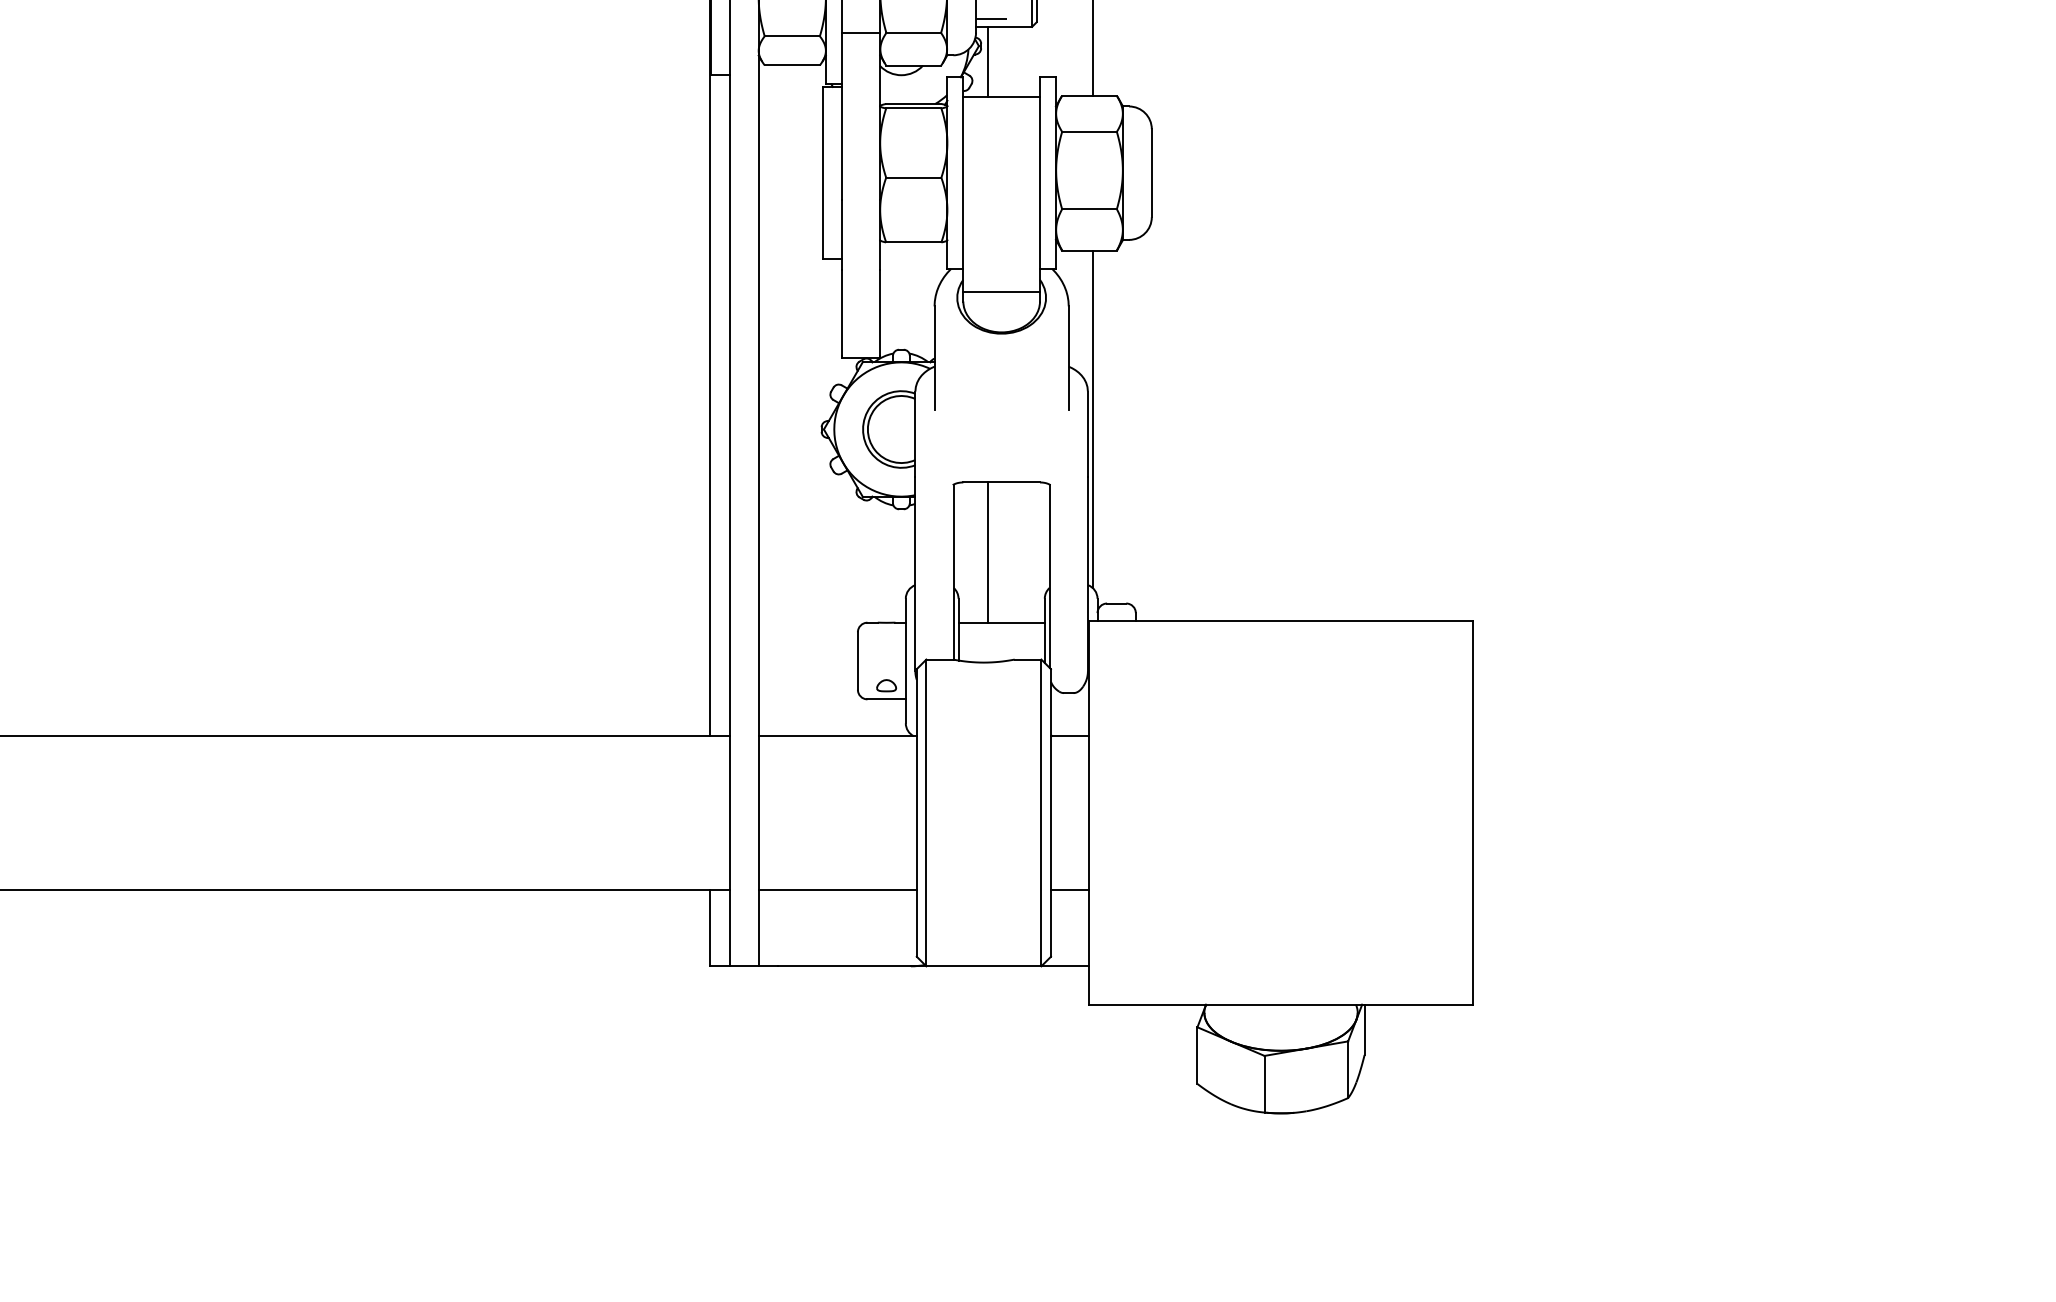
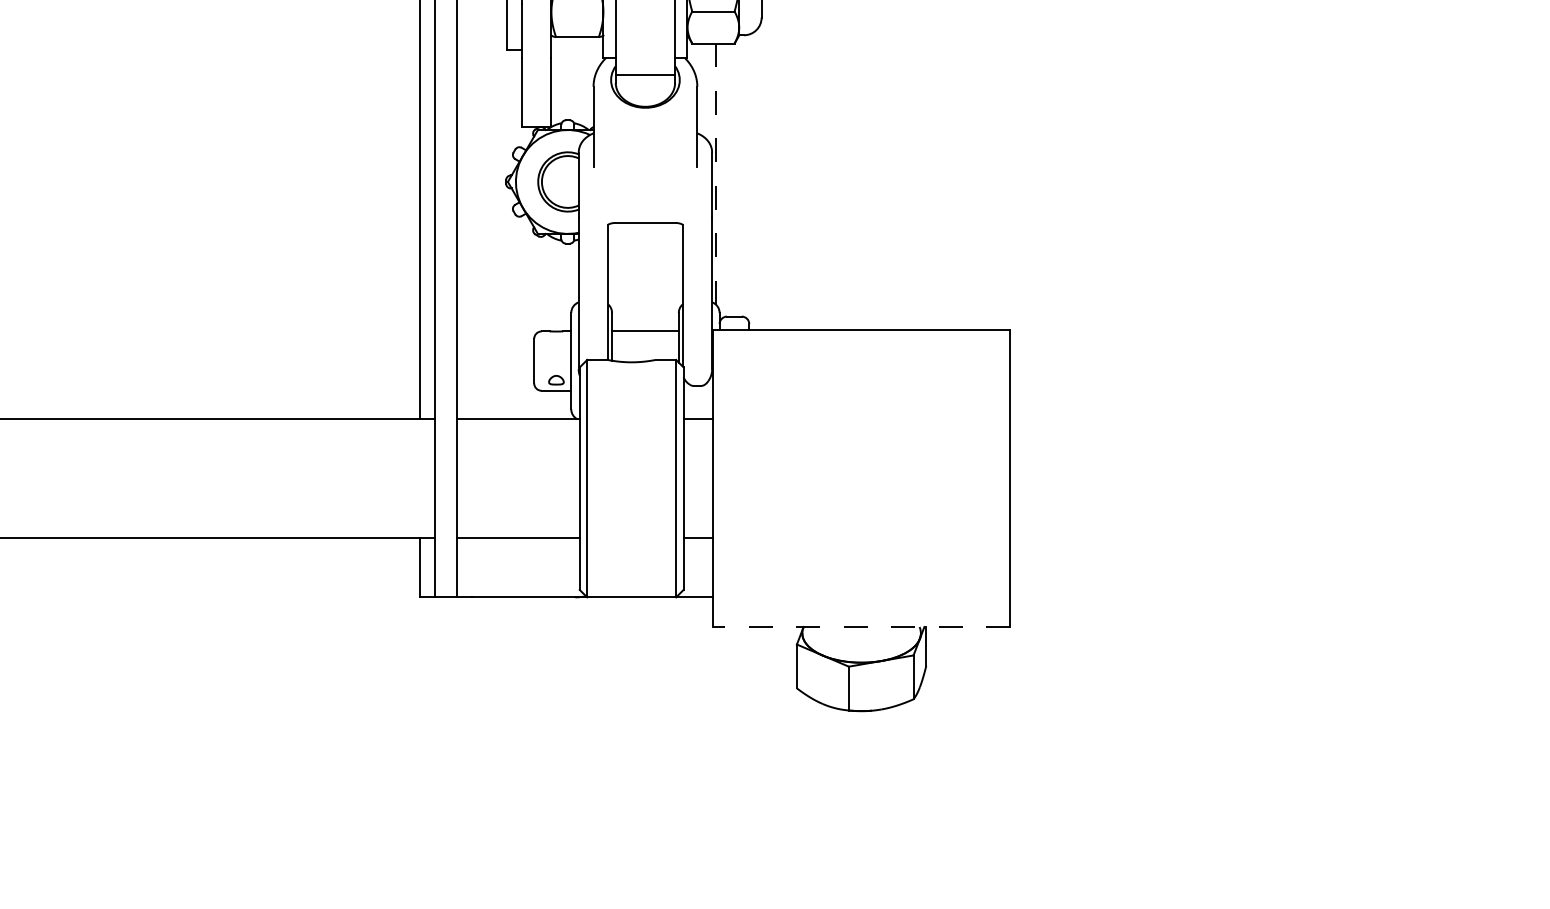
line: (1093, 419) -> (716, 174), solid -> dashed
line: (987, 552) -> (634, 277), removed
line: (1281, 1004) -> (861, 626), solid -> dashed

